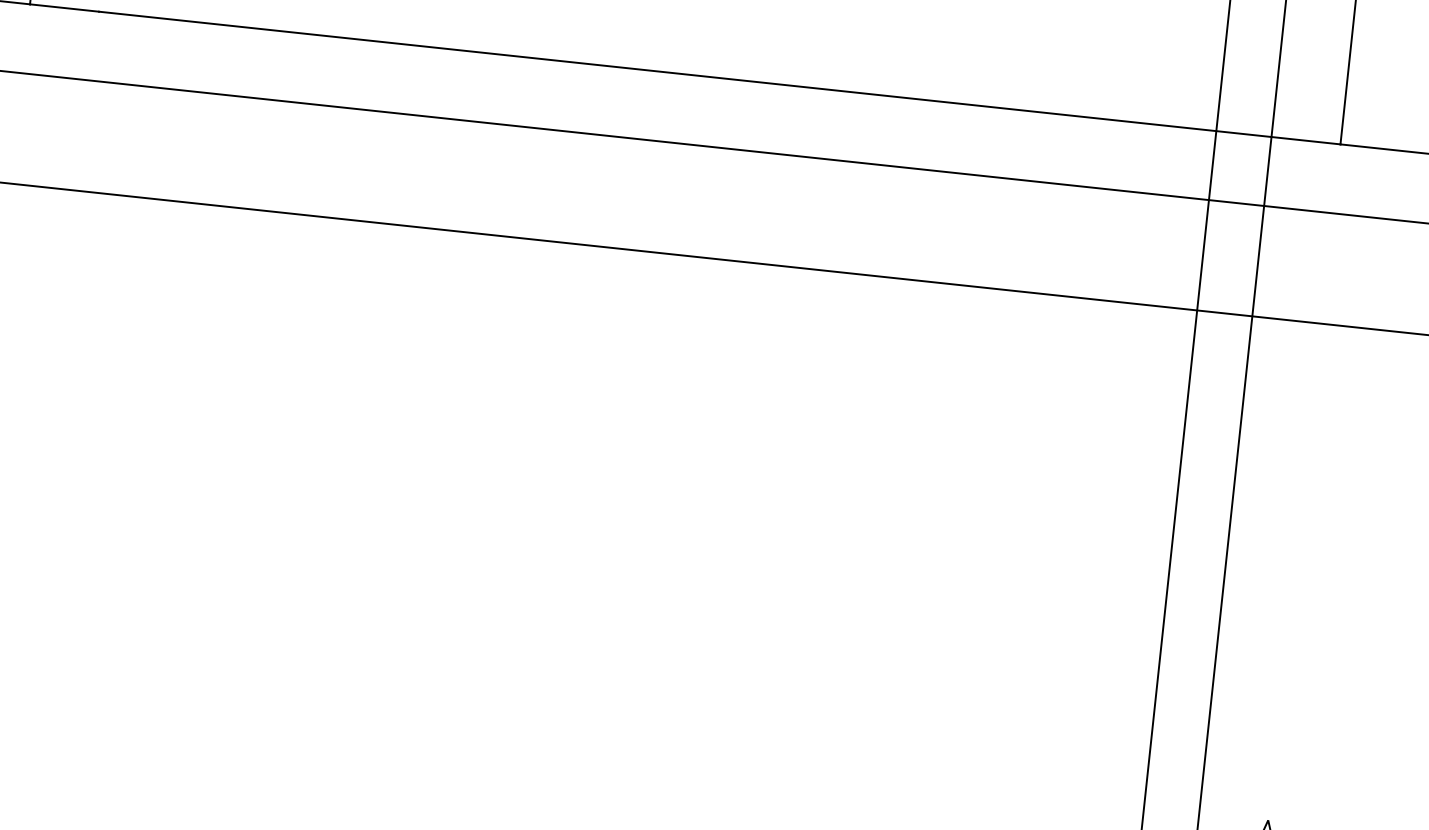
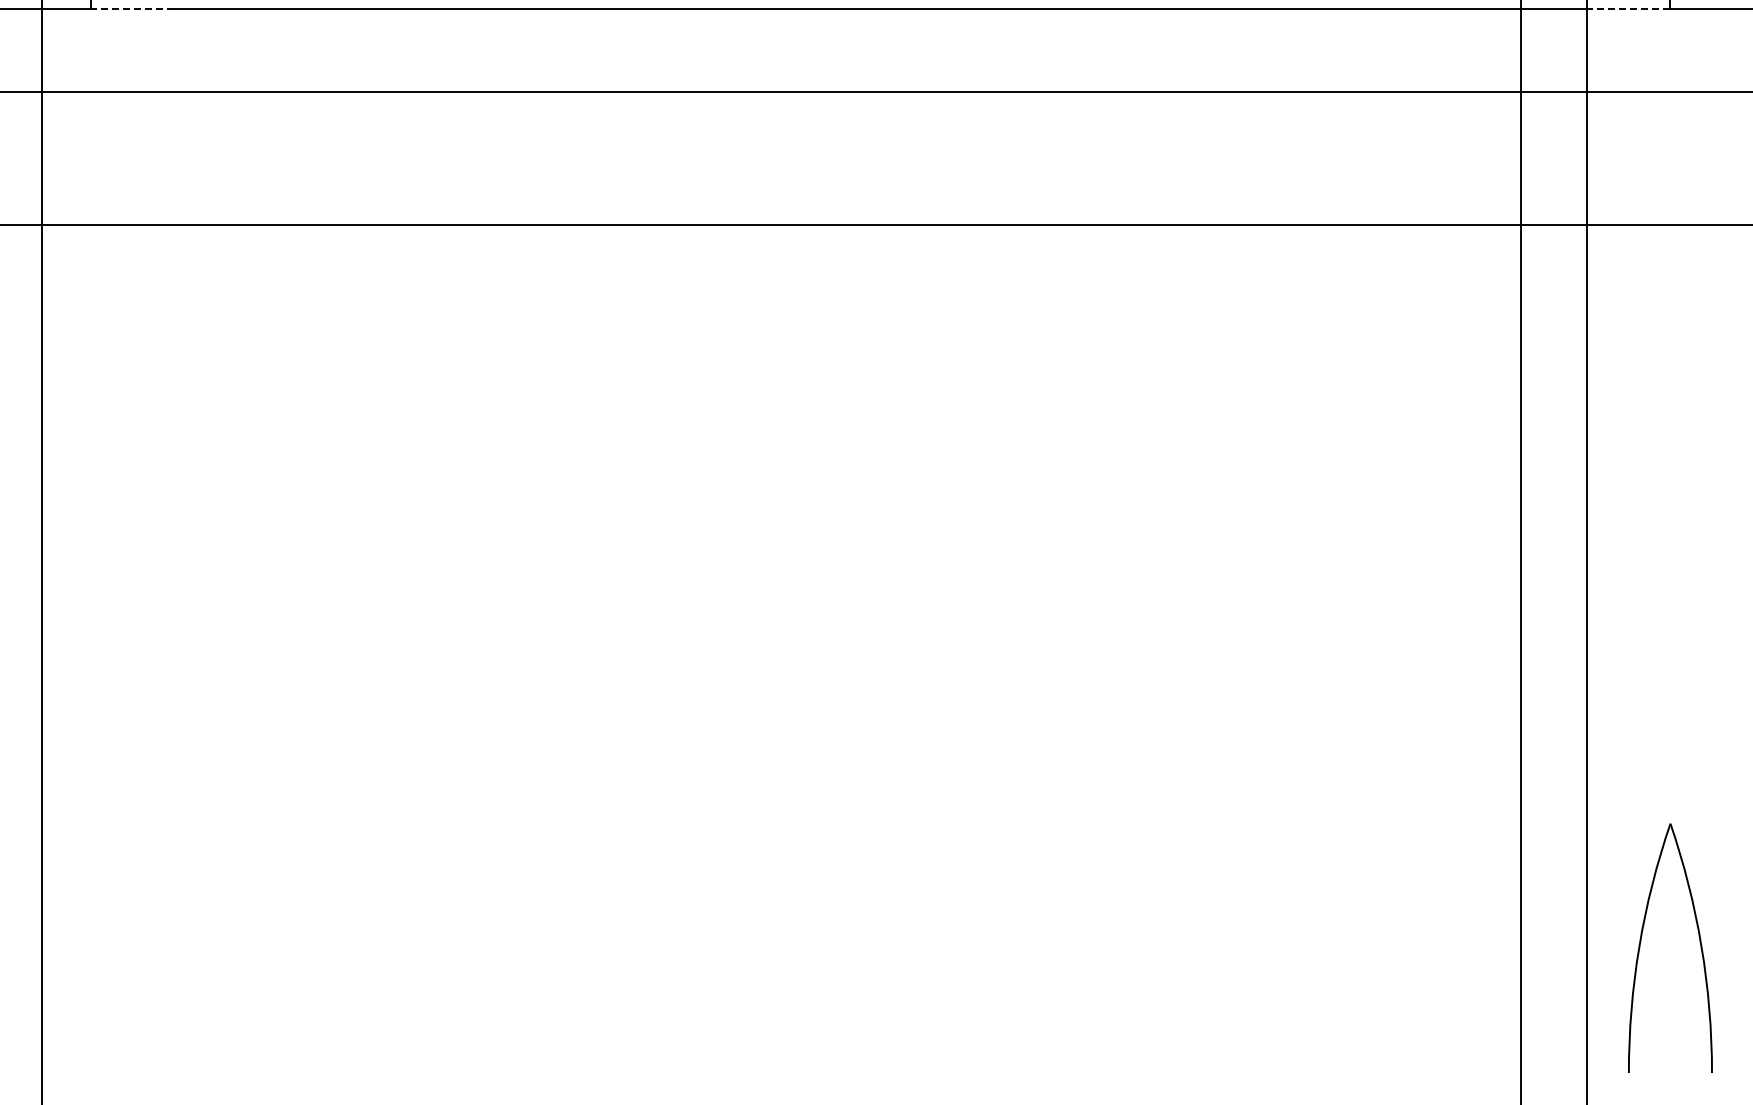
line: (64, 8) -> (132, 9), solid -> dashed
line: (1305, 140) -> (1628, 9), solid -> dashed

